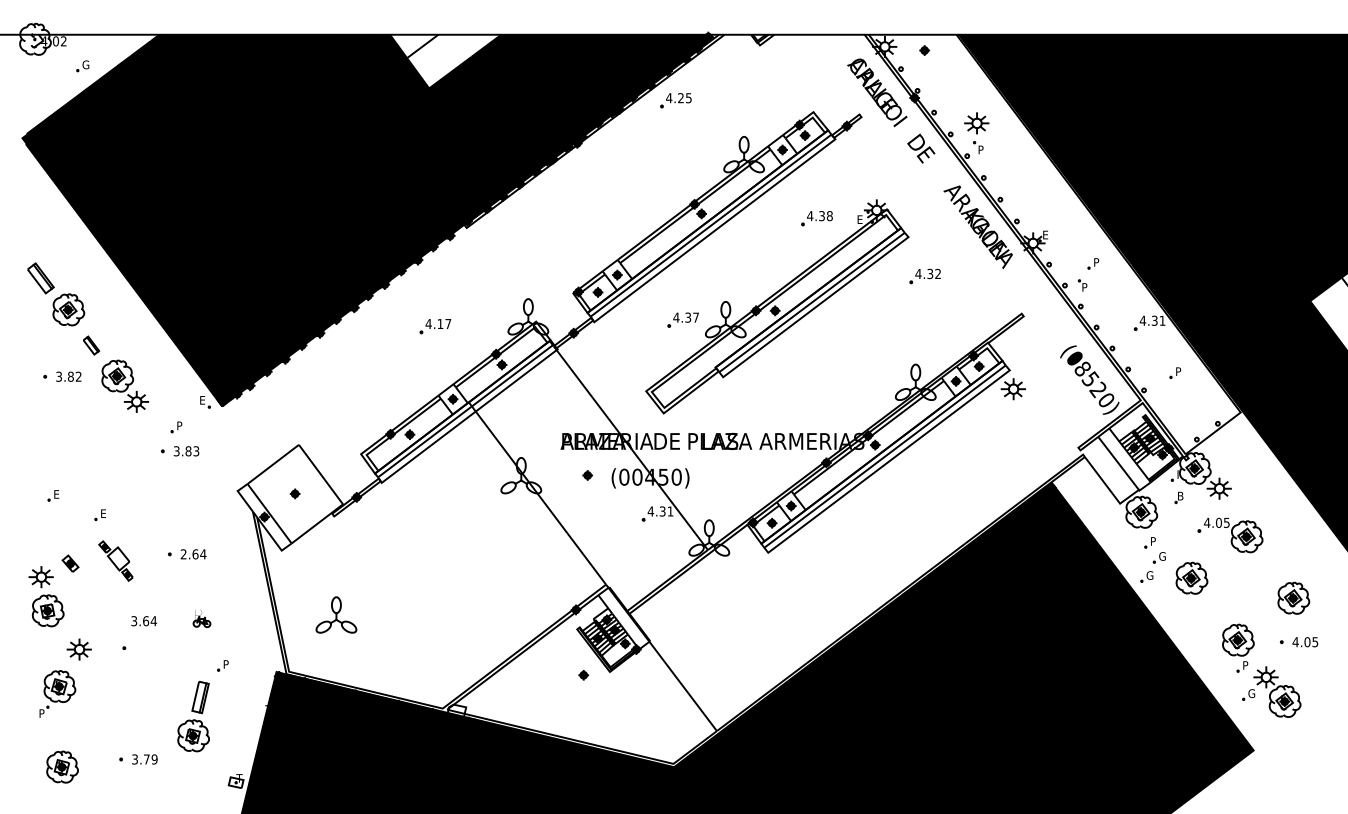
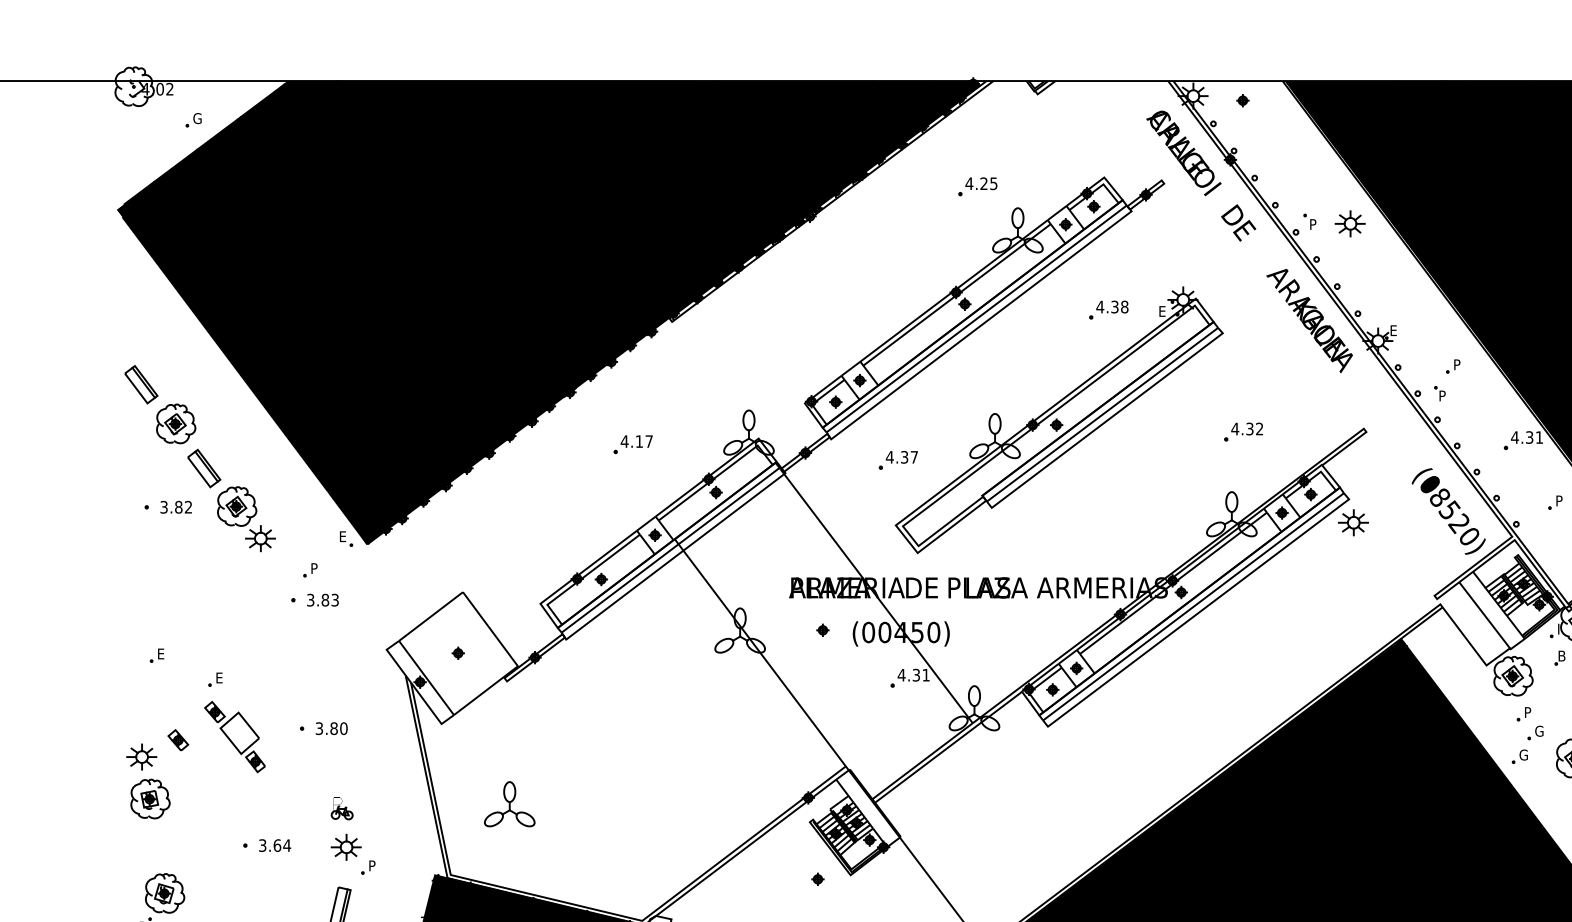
fill: (445, 61) -> (645, 114), added
part: (675, 100) -> (977, 186), moved
part: (976, 123) -> (1349, 224), moved
part: (924, 276) -> (1242, 432), moved
part: (682, 319) -> (897, 459), moved
part: (91, 345) -> (204, 468), size x1.67
text: (193, 554) -> (331, 728), 2.64 -> 3.80
part: (115, 560) -> (234, 736), size x1.43
text: (144, 621) -> (275, 845), moved
part: (78, 649) -> (345, 847), moved

